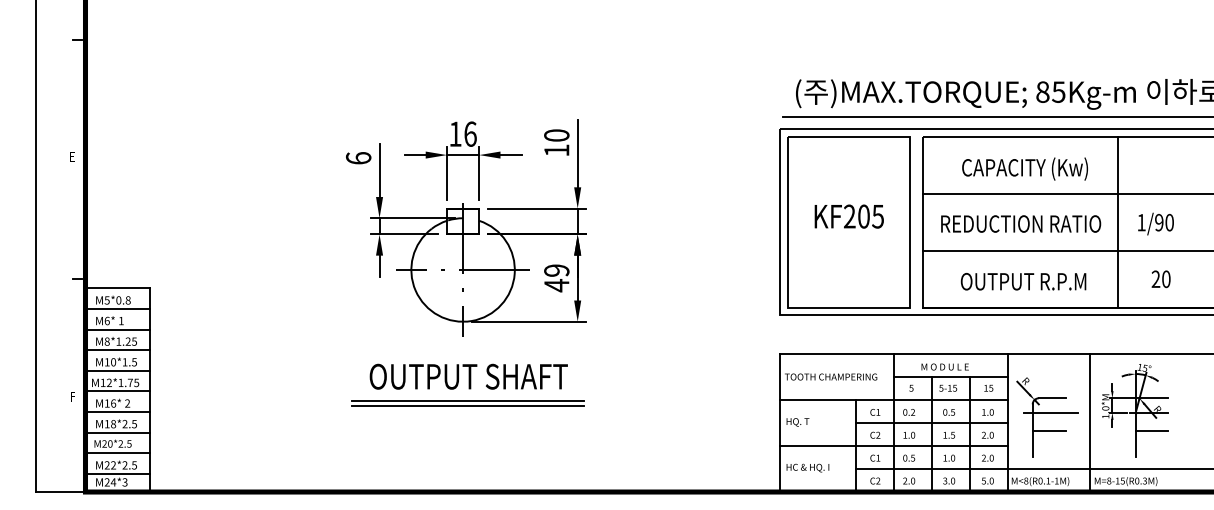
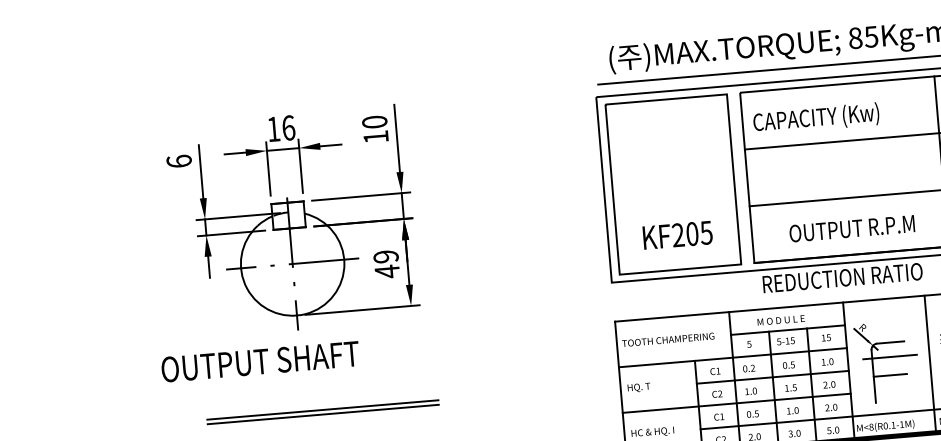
text: (1024, 168) -> (815, 118), moved
text: (848, 216) -> (677, 235), moved
text: (1021, 223) -> (843, 277), moved
text: (468, 376) -> (260, 361), moved
part: (467, 403) -> (322, 412), moved

